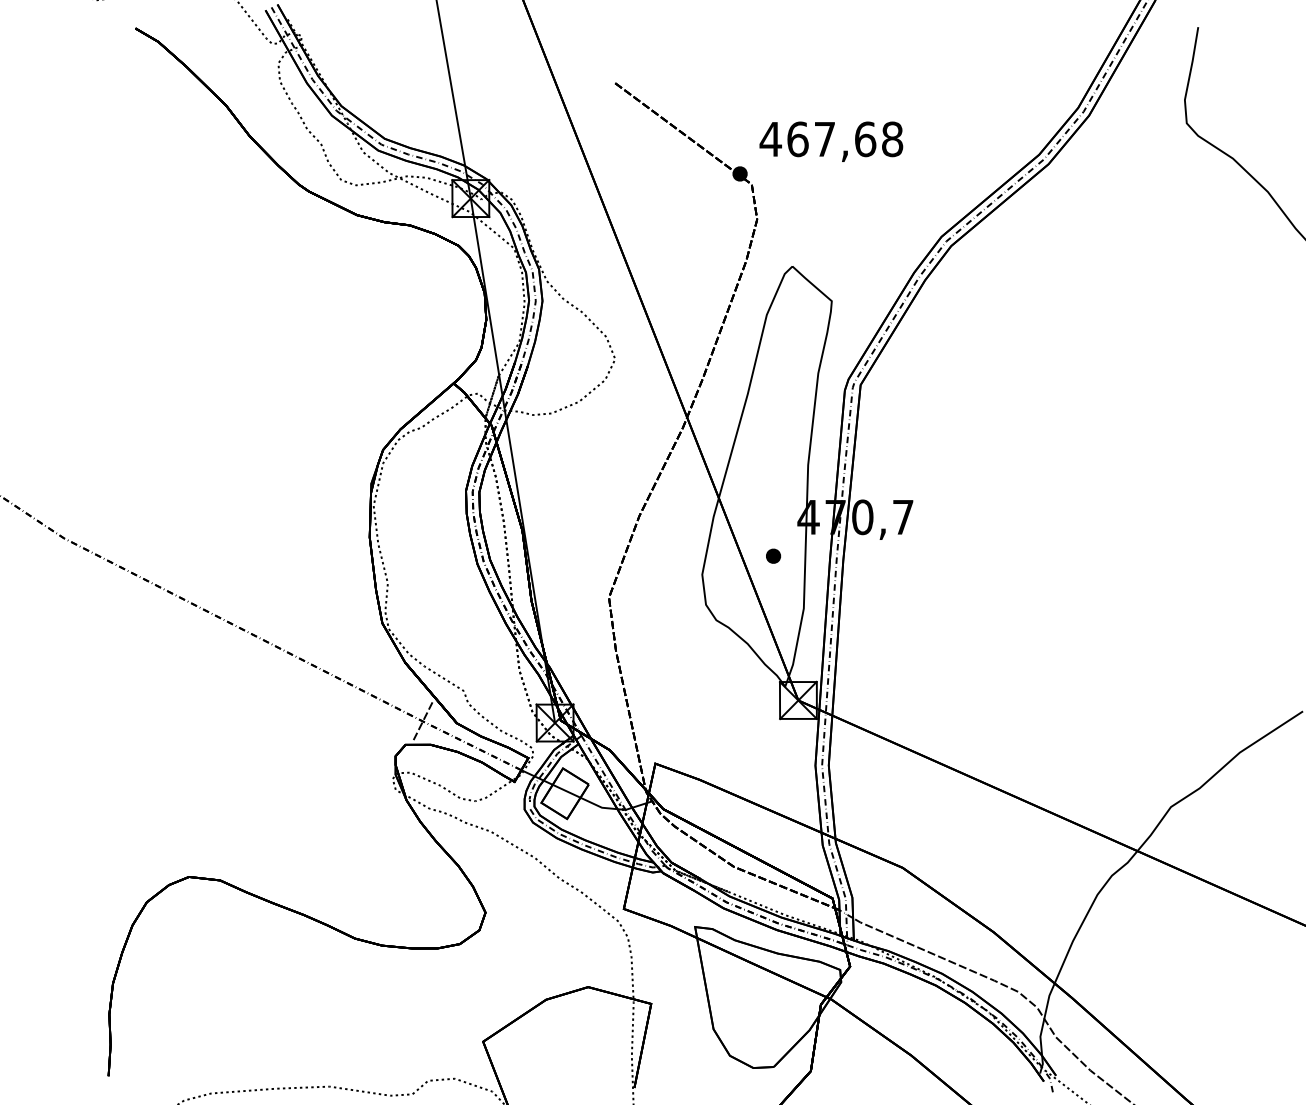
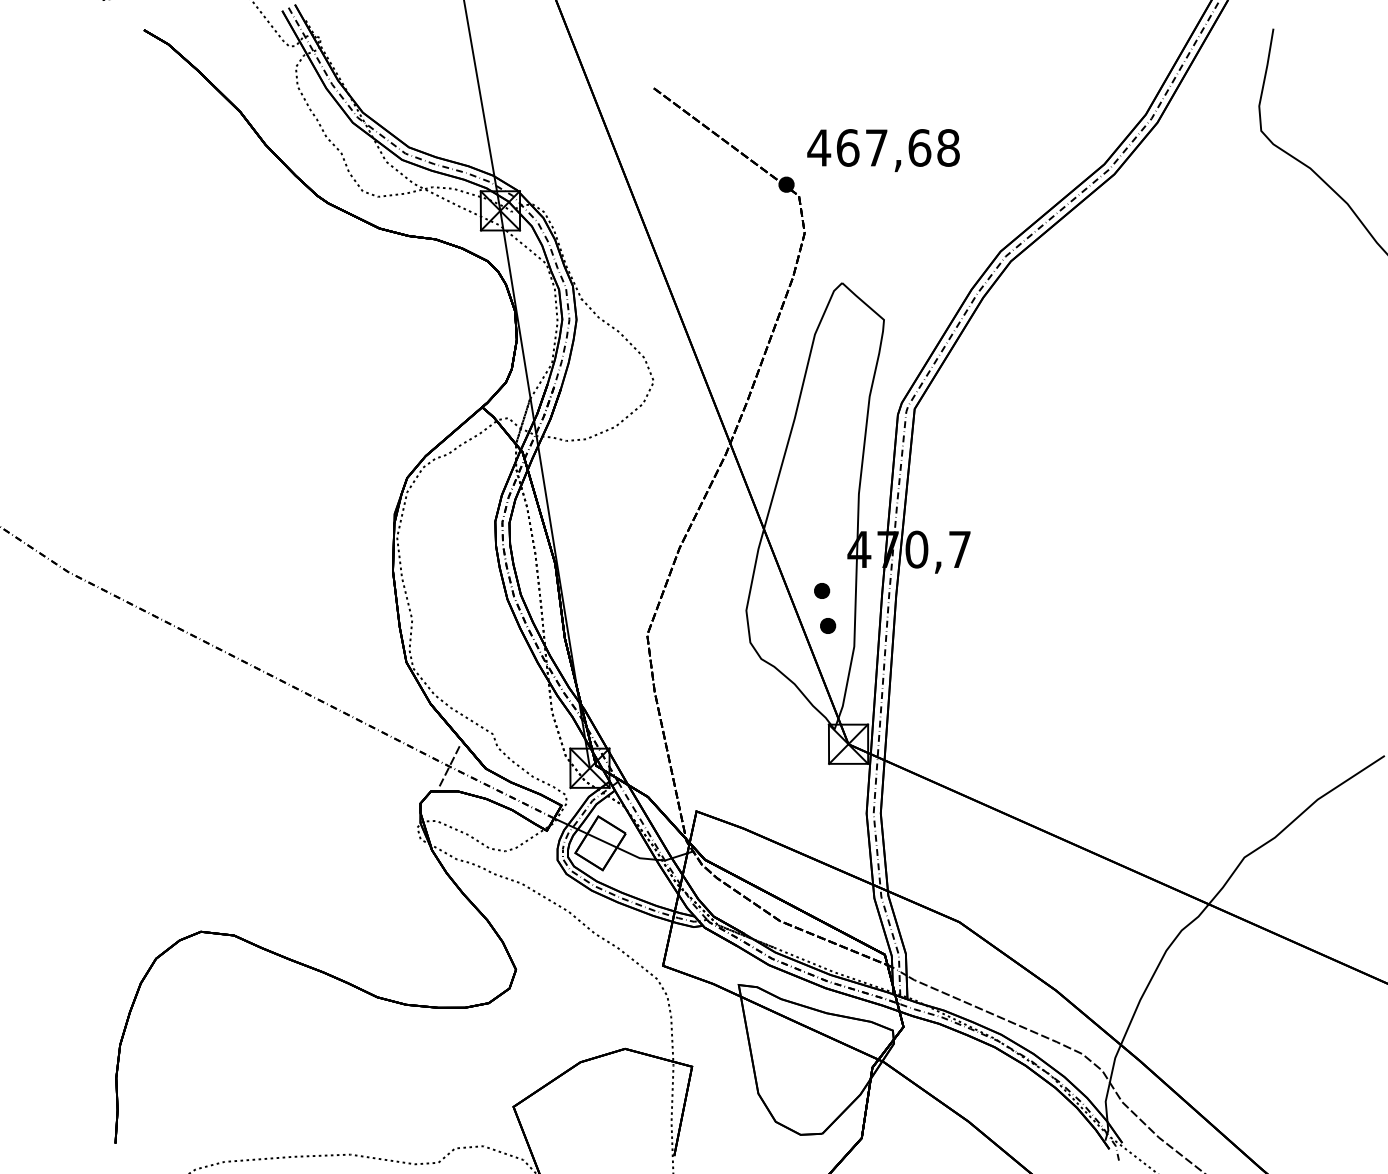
part: (779, 588) -> (828, 625), added

